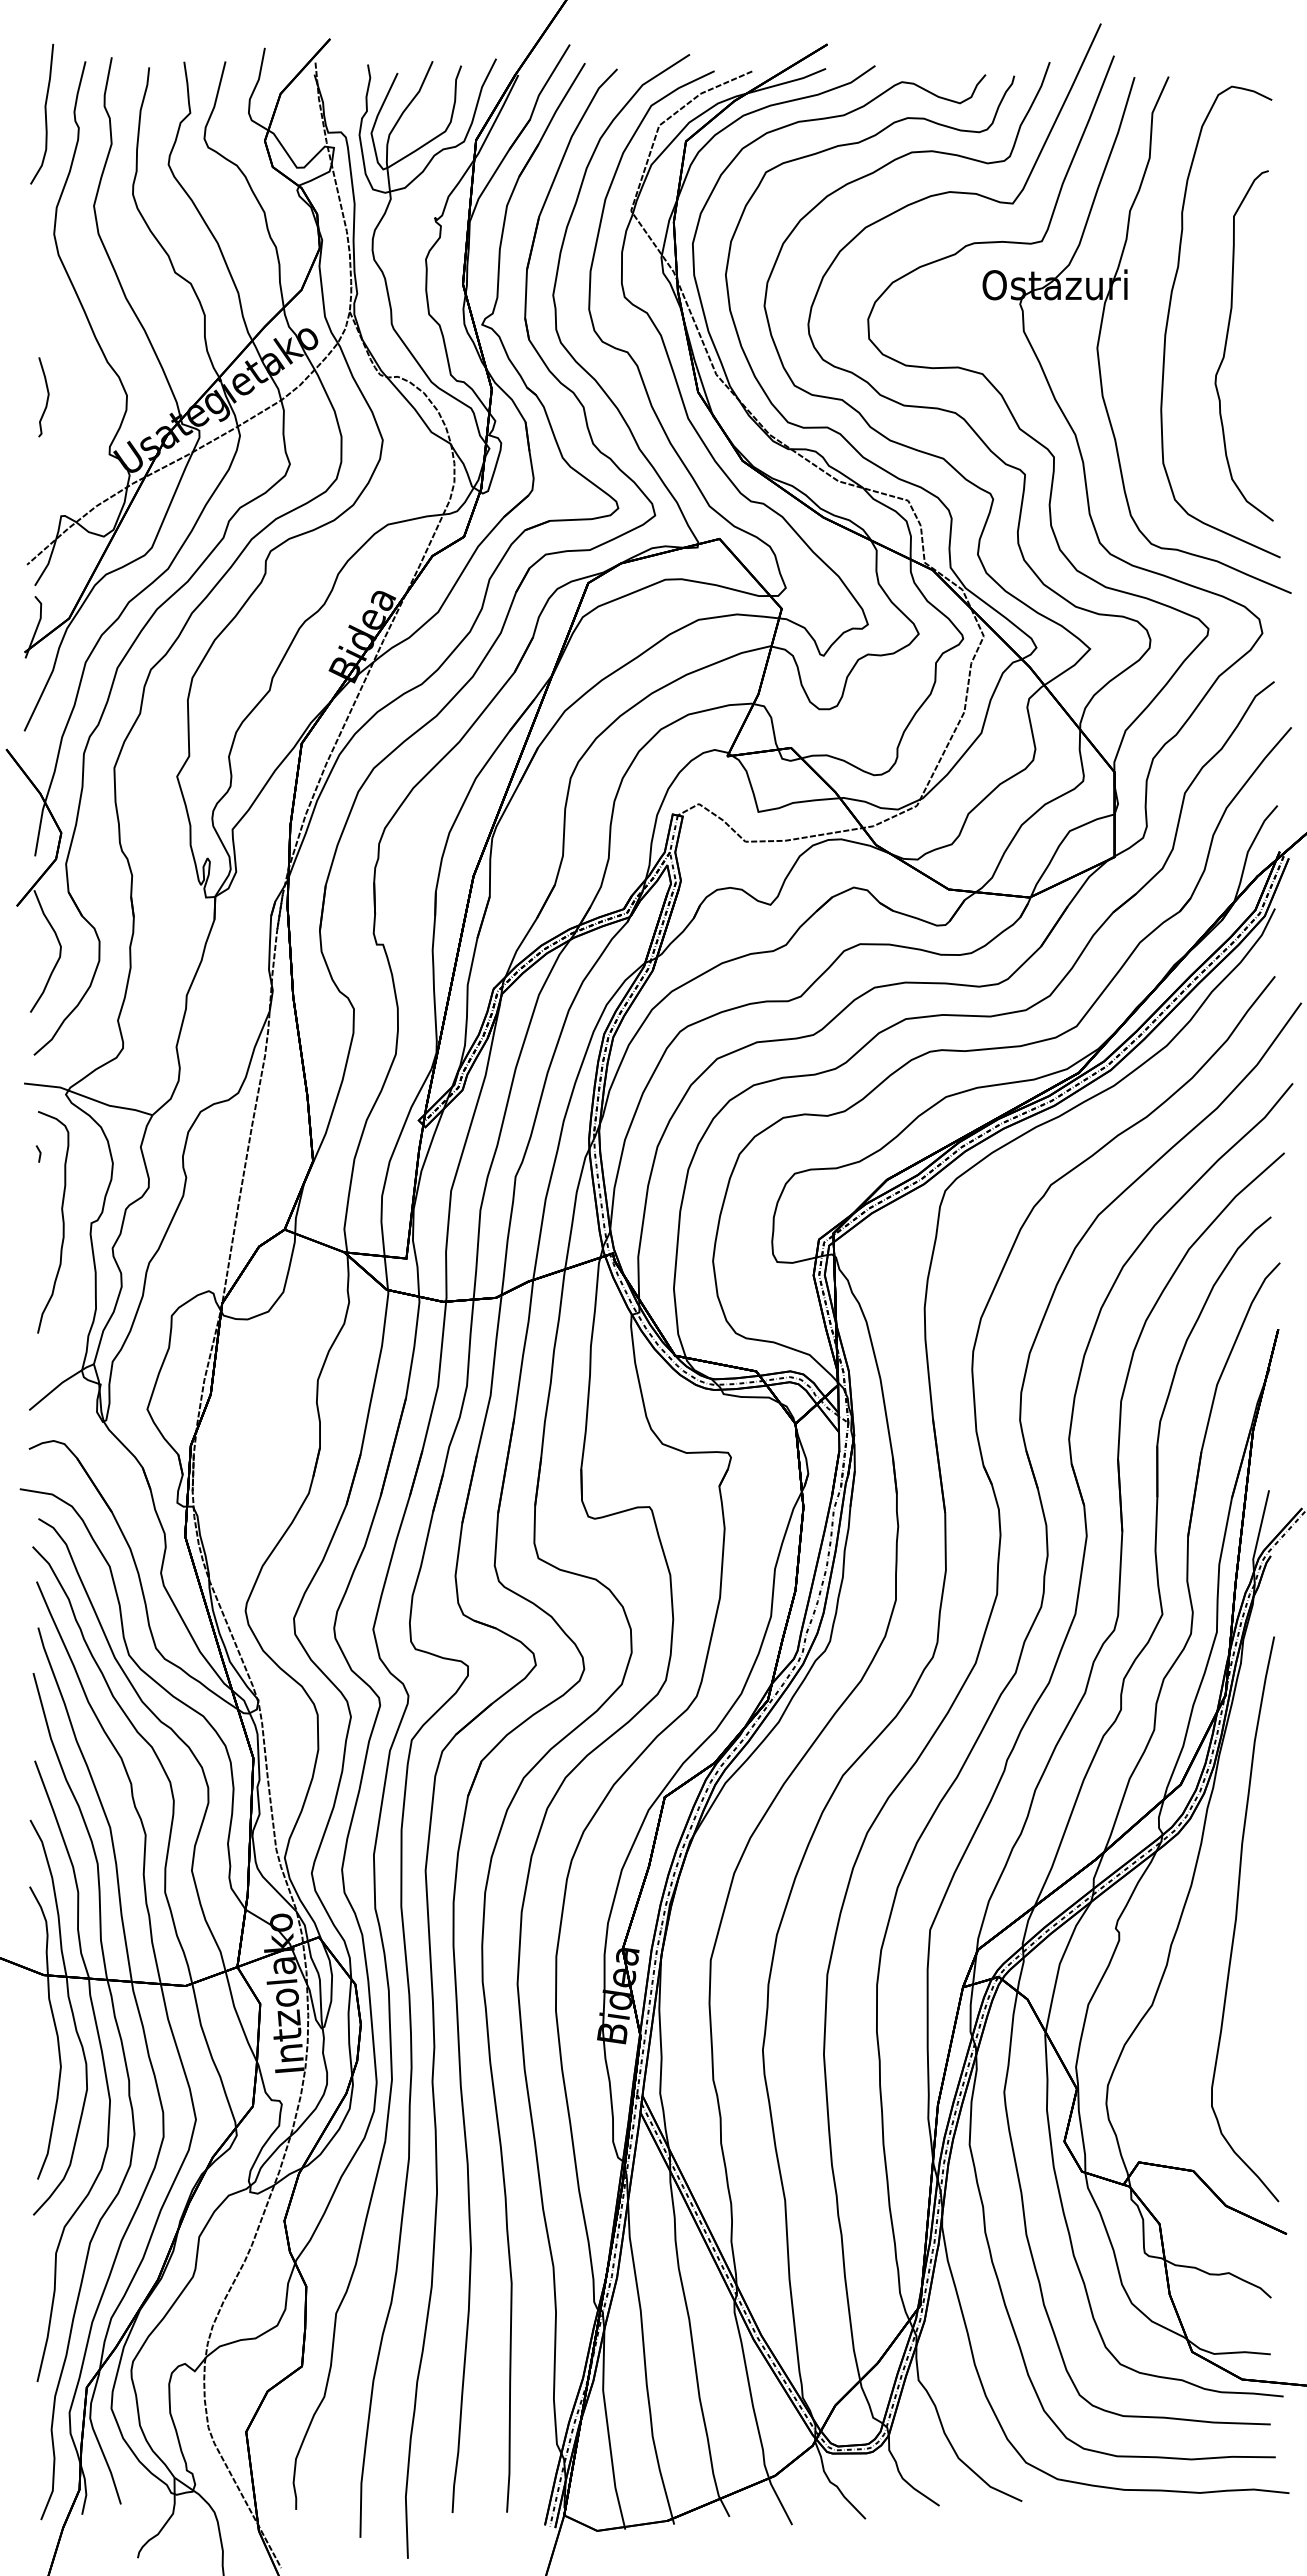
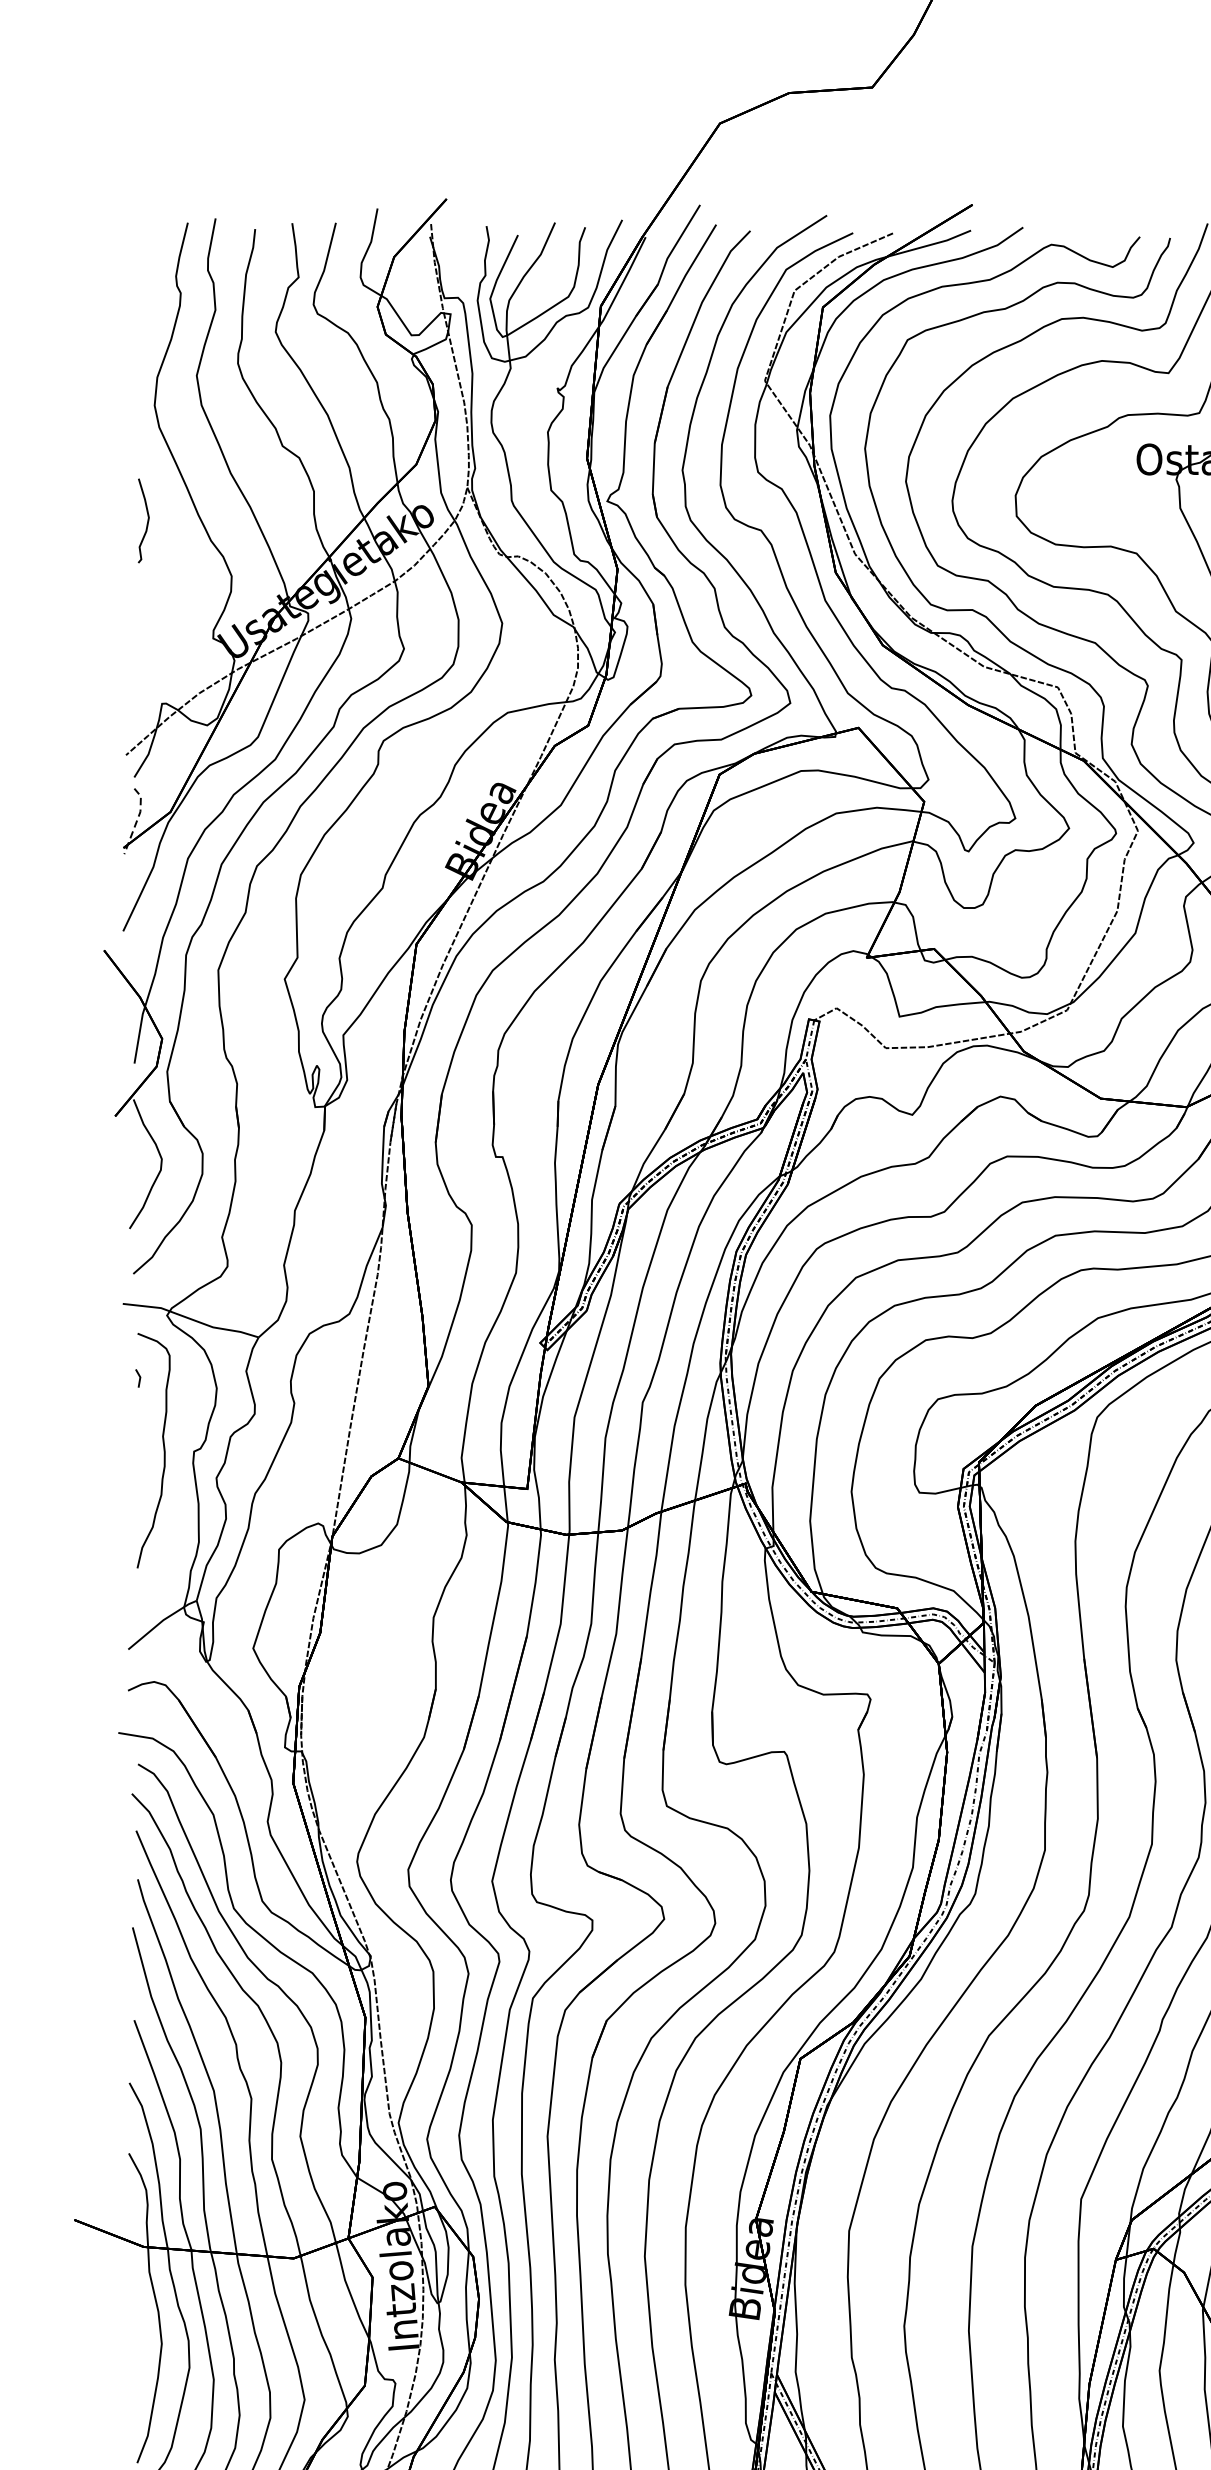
curve: (44, 113) -> (144, 277), removed
curve: (46, 399) -> (146, 523), moved
line: (37, 625) -> (137, 819), solid -> dashed

